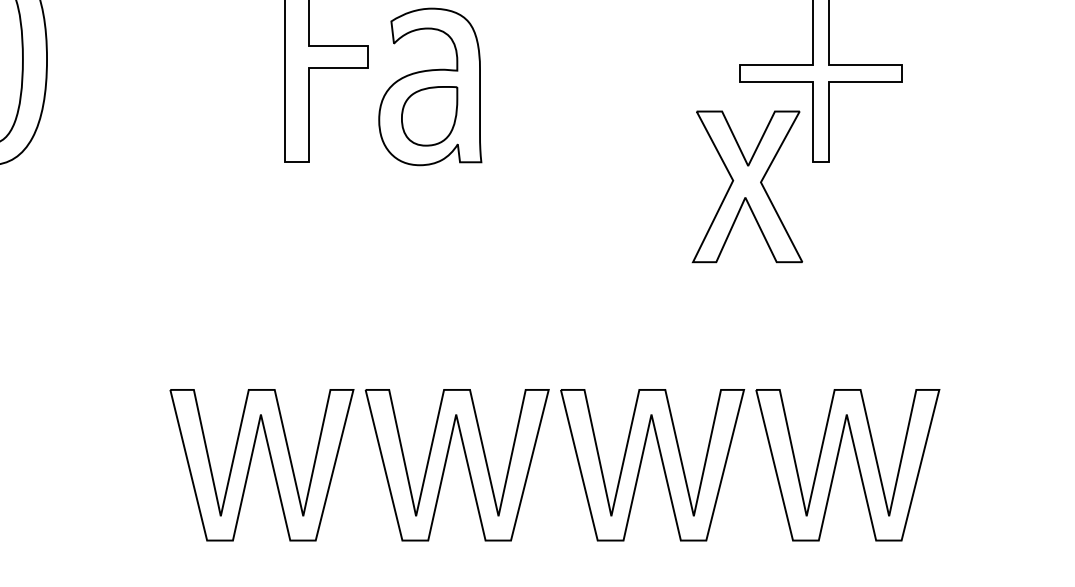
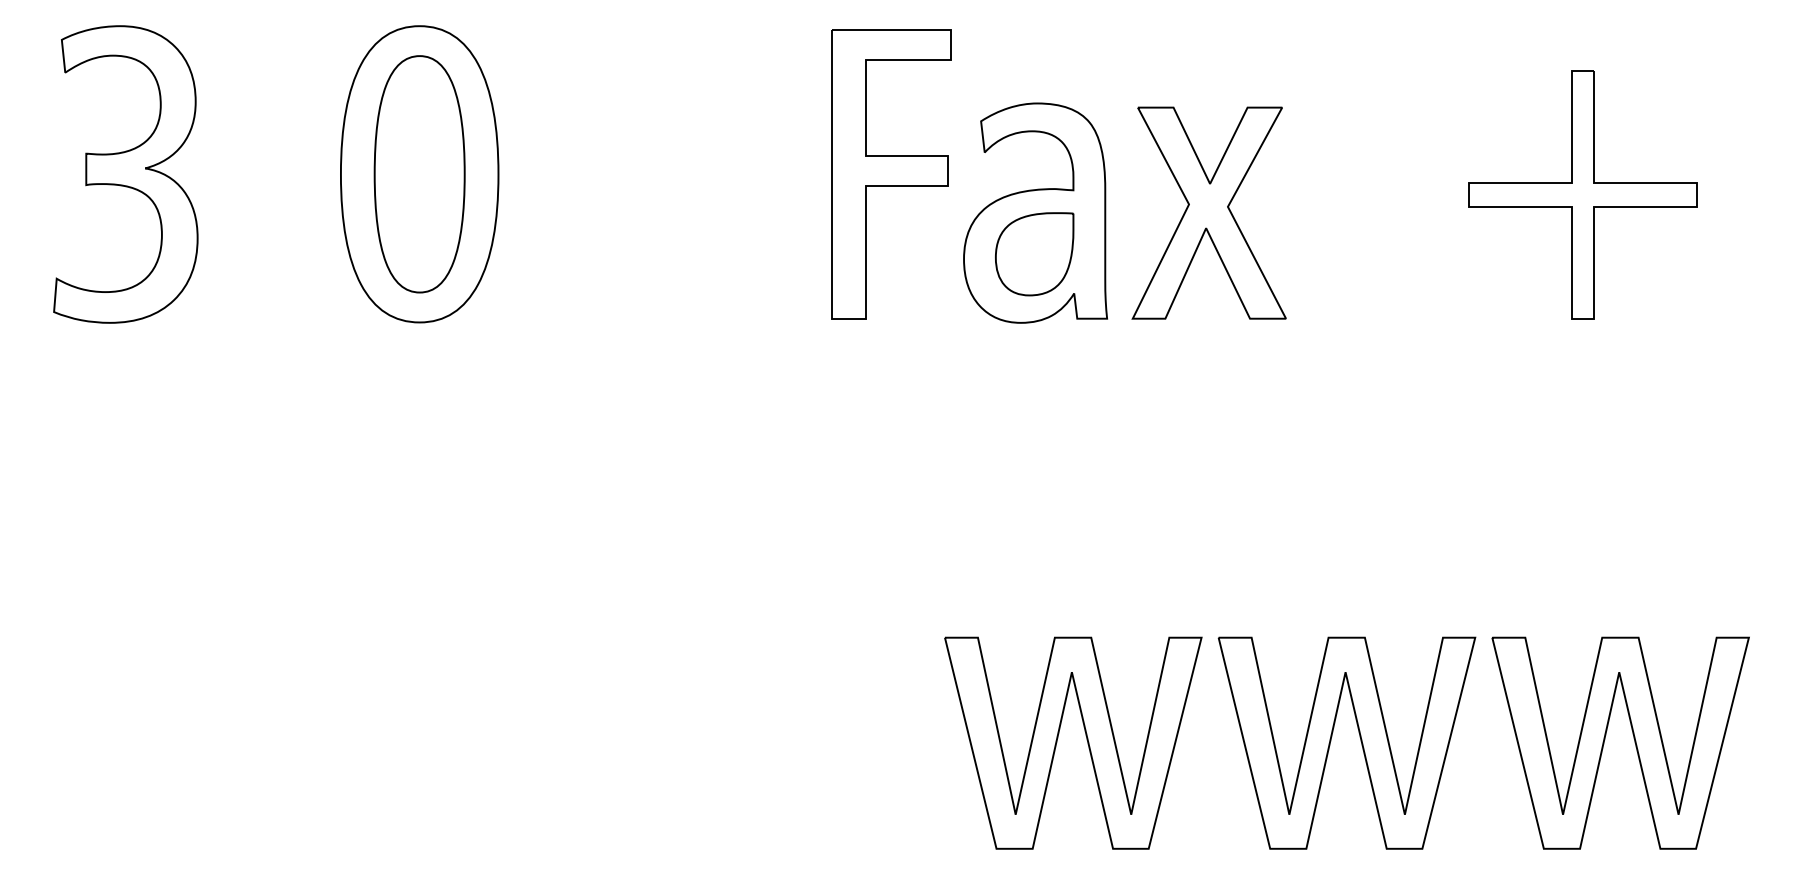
part: (747, 186) -> (1208, 212), moved
part: (271, 461) -> (812, 738), removed

